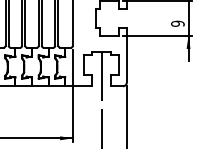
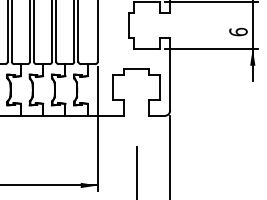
text: (177, 23) -> (238, 31), 9 -> 6
line: (101, 78) -> (136, 105), removed

